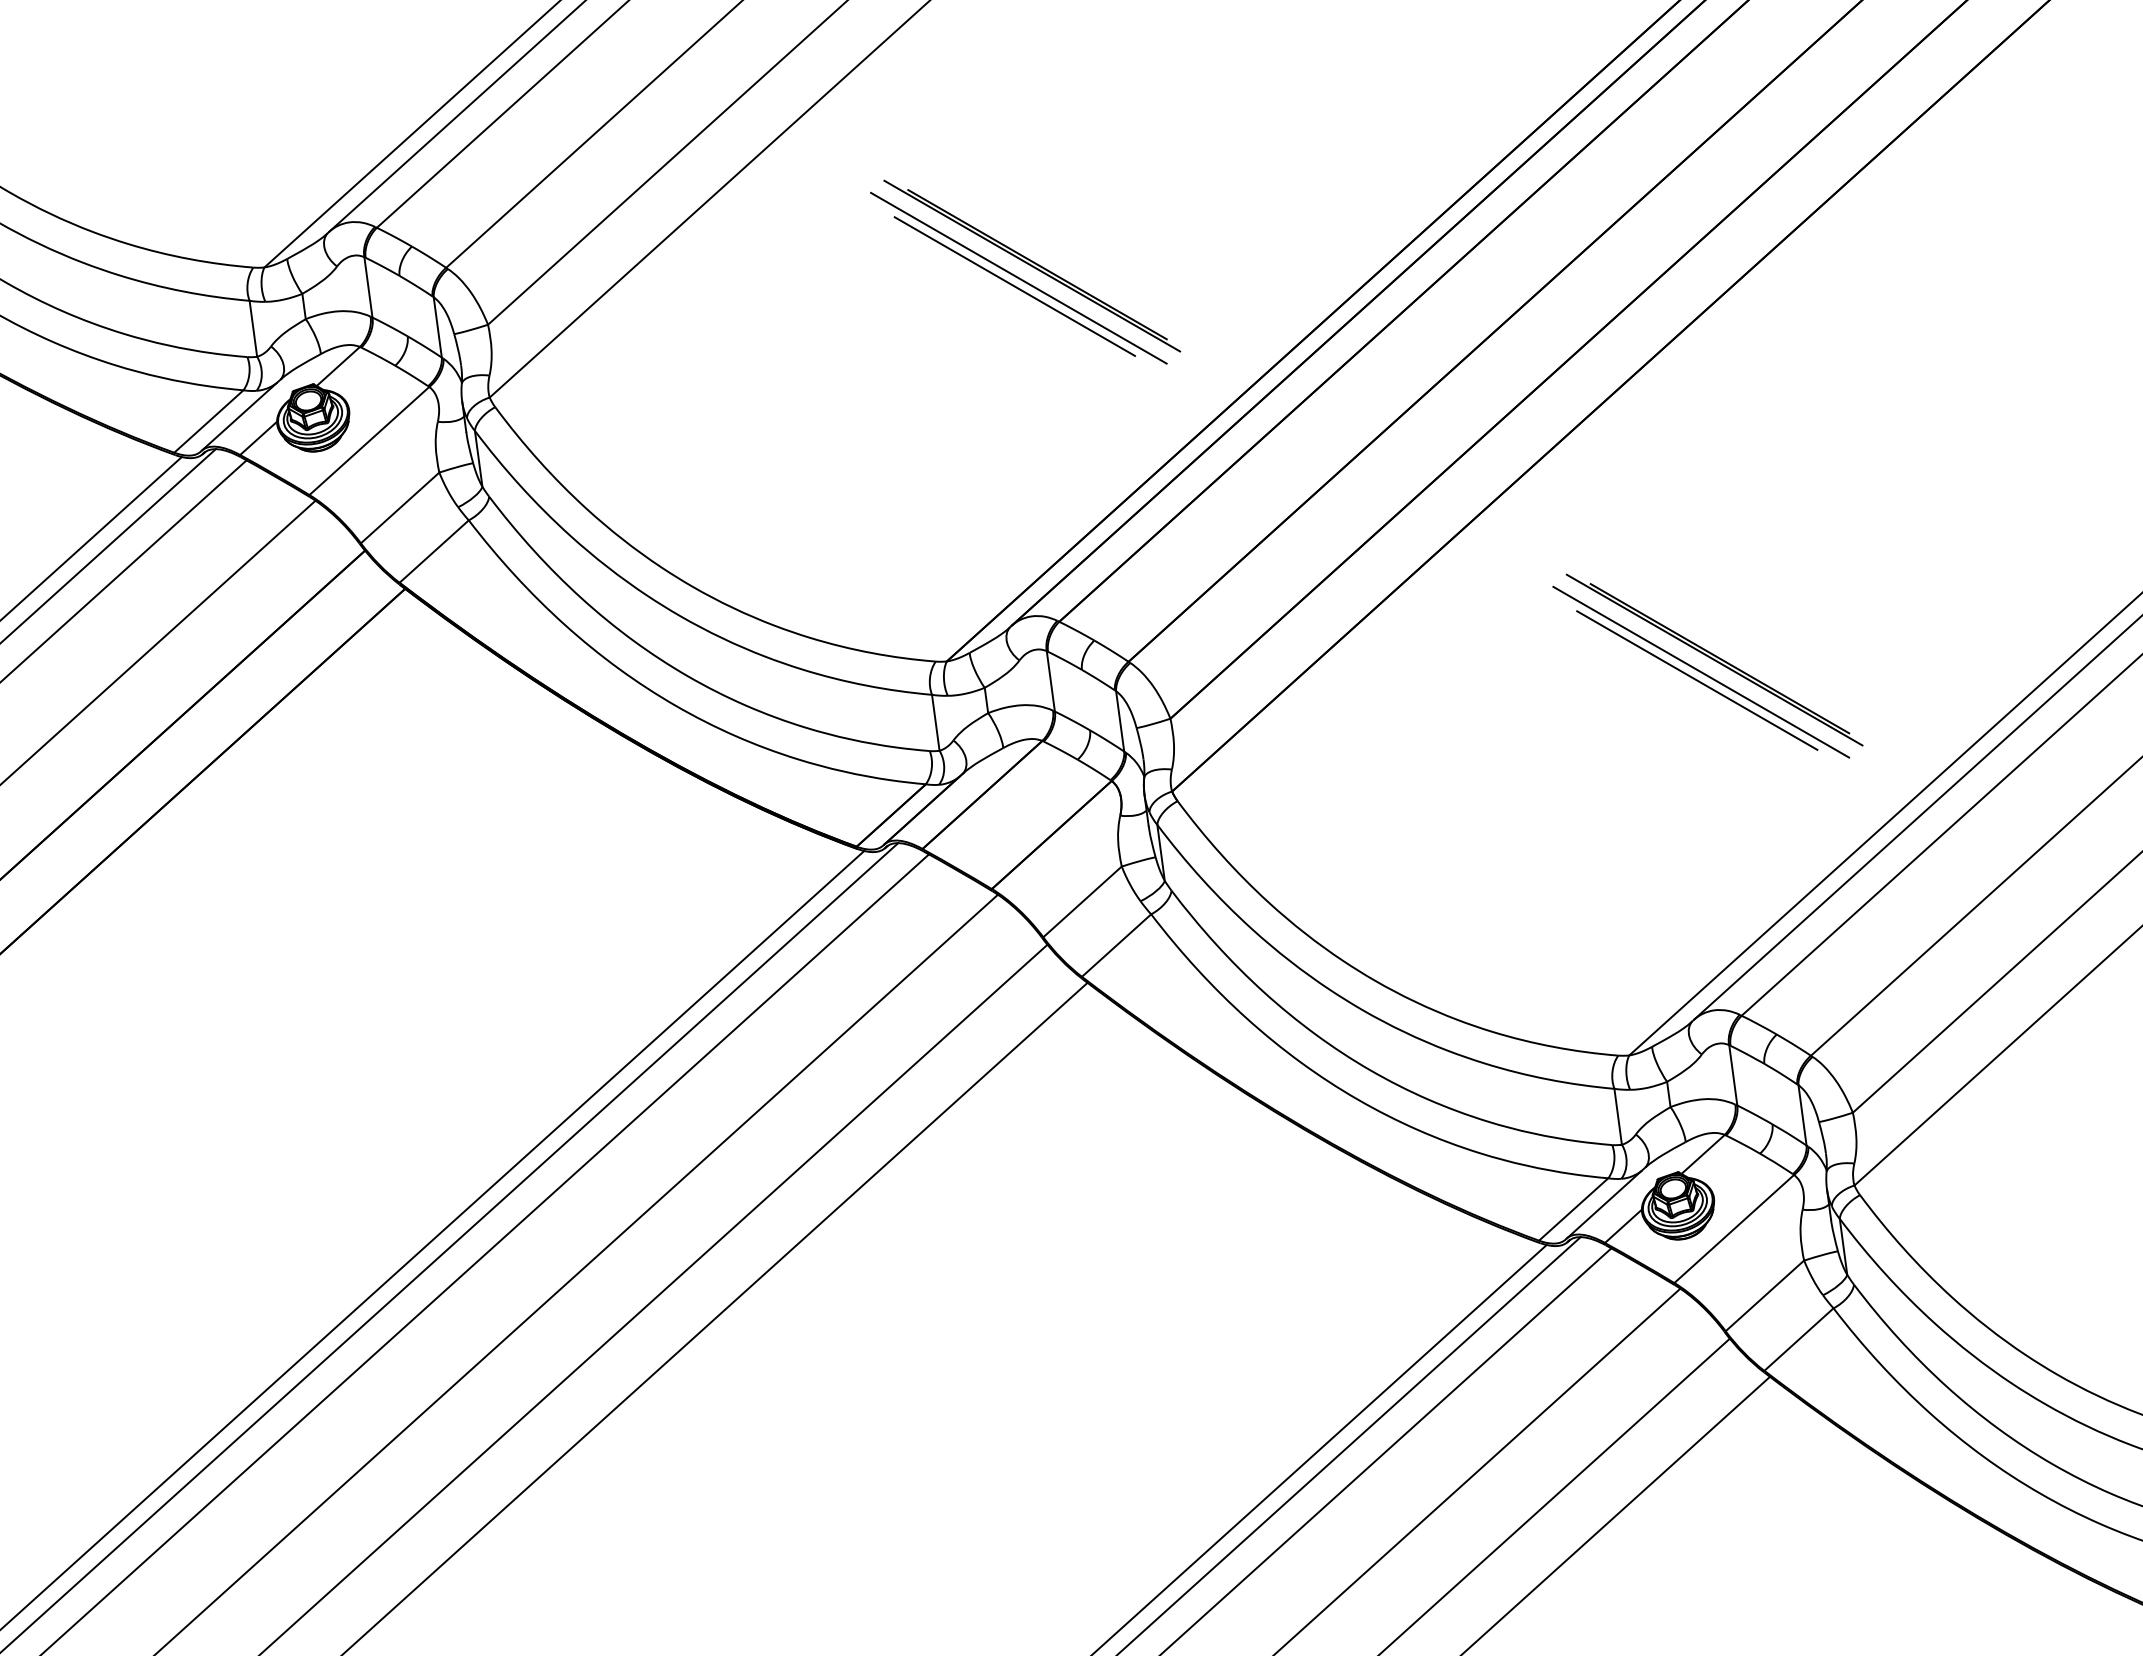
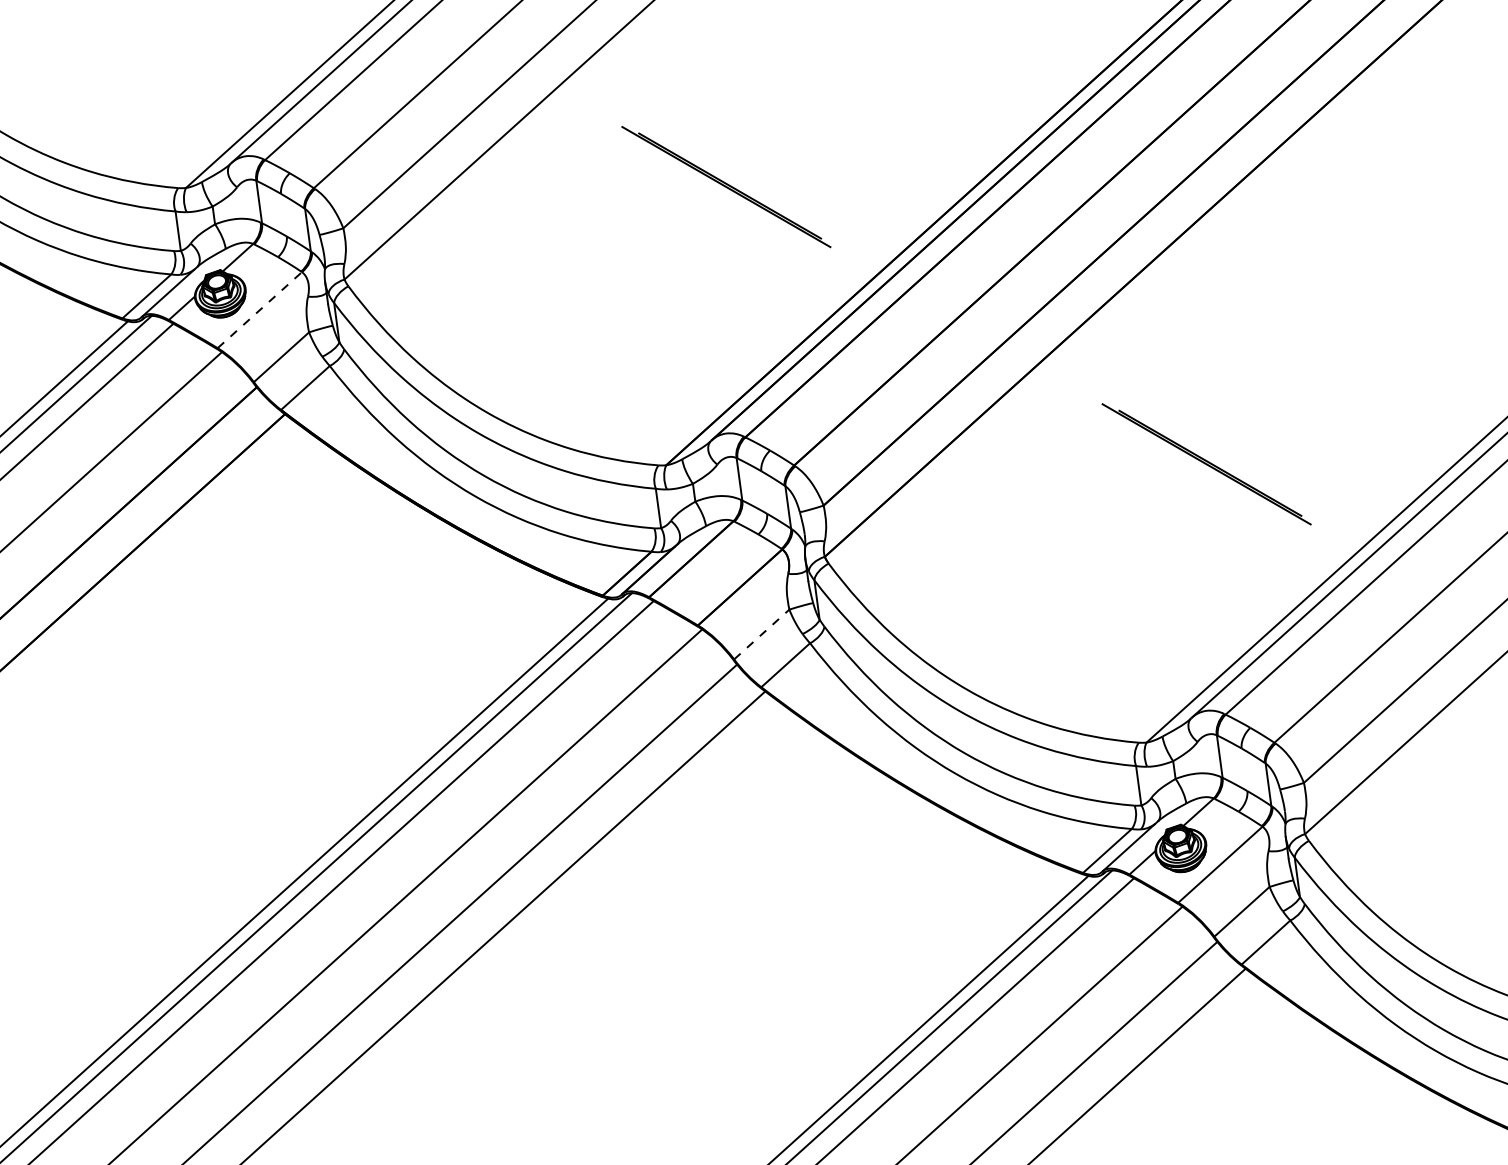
line: (1018, 277) -> (716, 195), removed
line: (1014, 286) -> (713, 201), removed
line: (369, 441) -> (259, 310), solid -> dashed
line: (1701, 671) -> (1197, 472), removed
line: (1697, 680) -> (1194, 478), removed
line: (1082, 901) -> (761, 634), solid -> dashed

